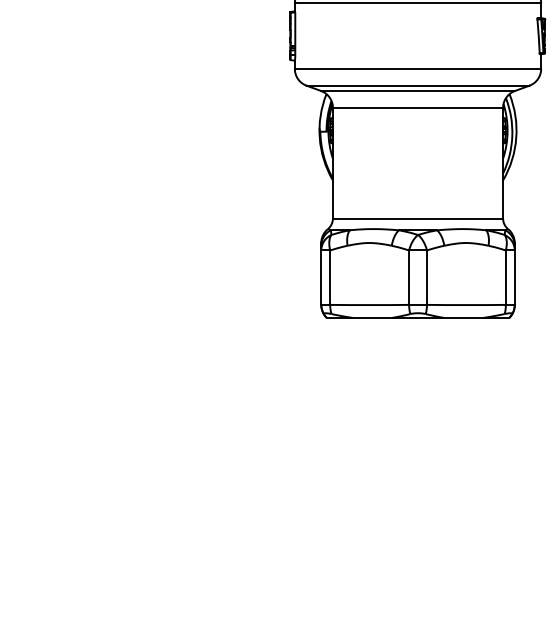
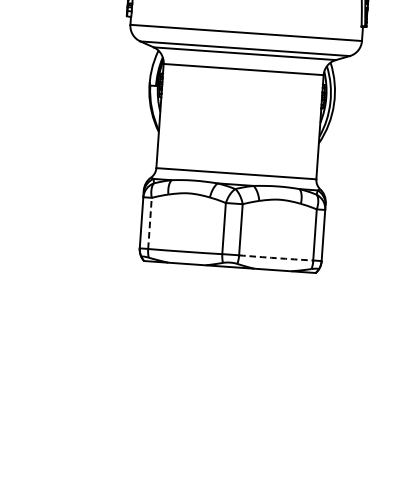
line: (330, 277) -> (150, 223), solid -> dashed
arc: (466, 305) -> (276, 258), solid -> dashed

